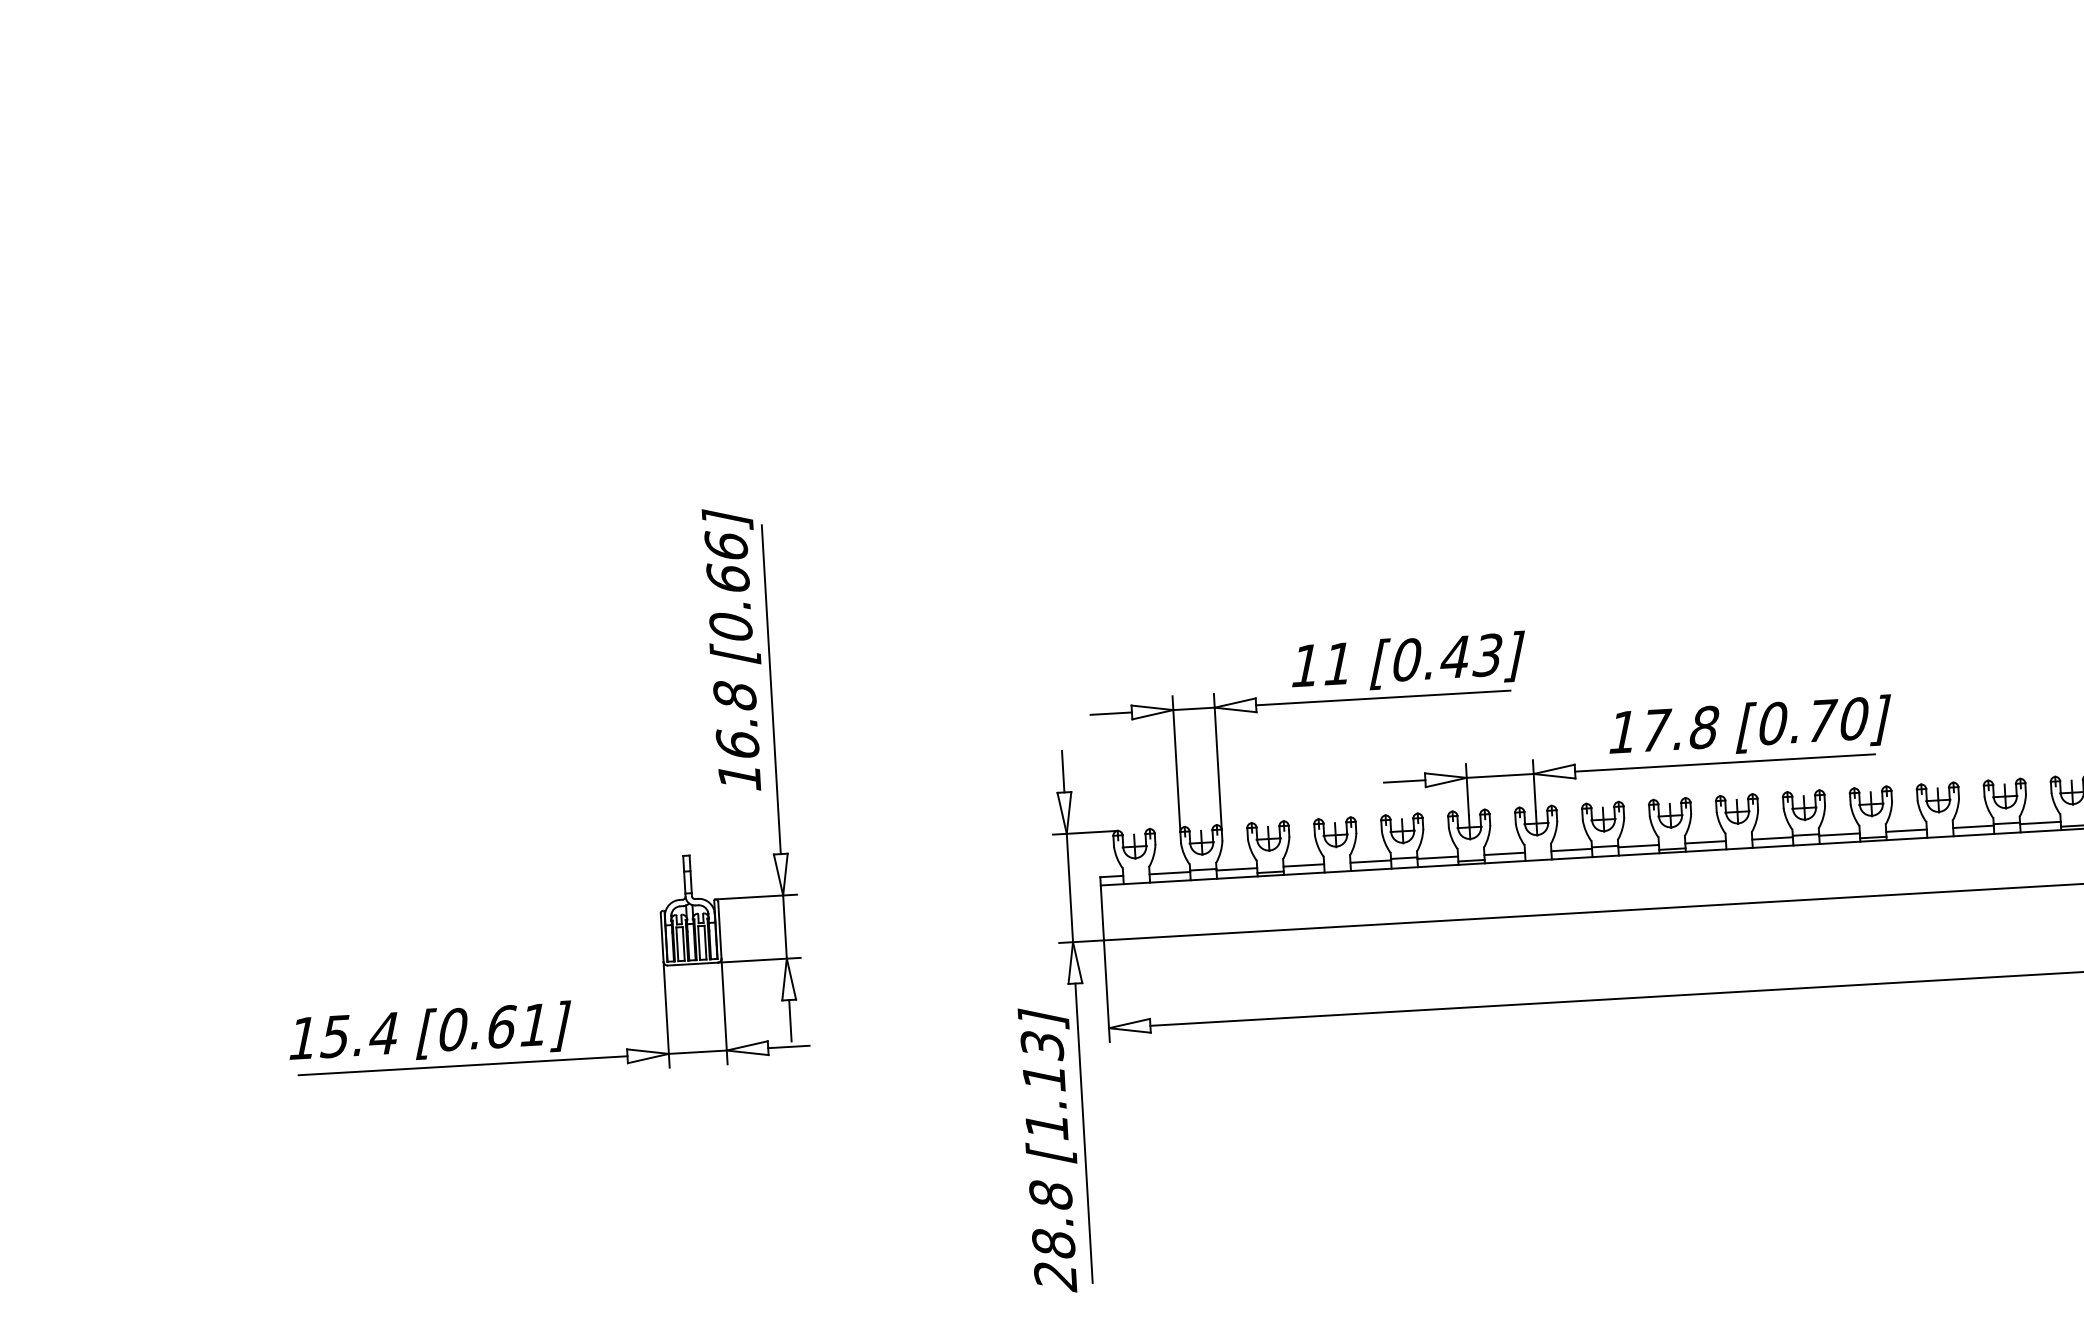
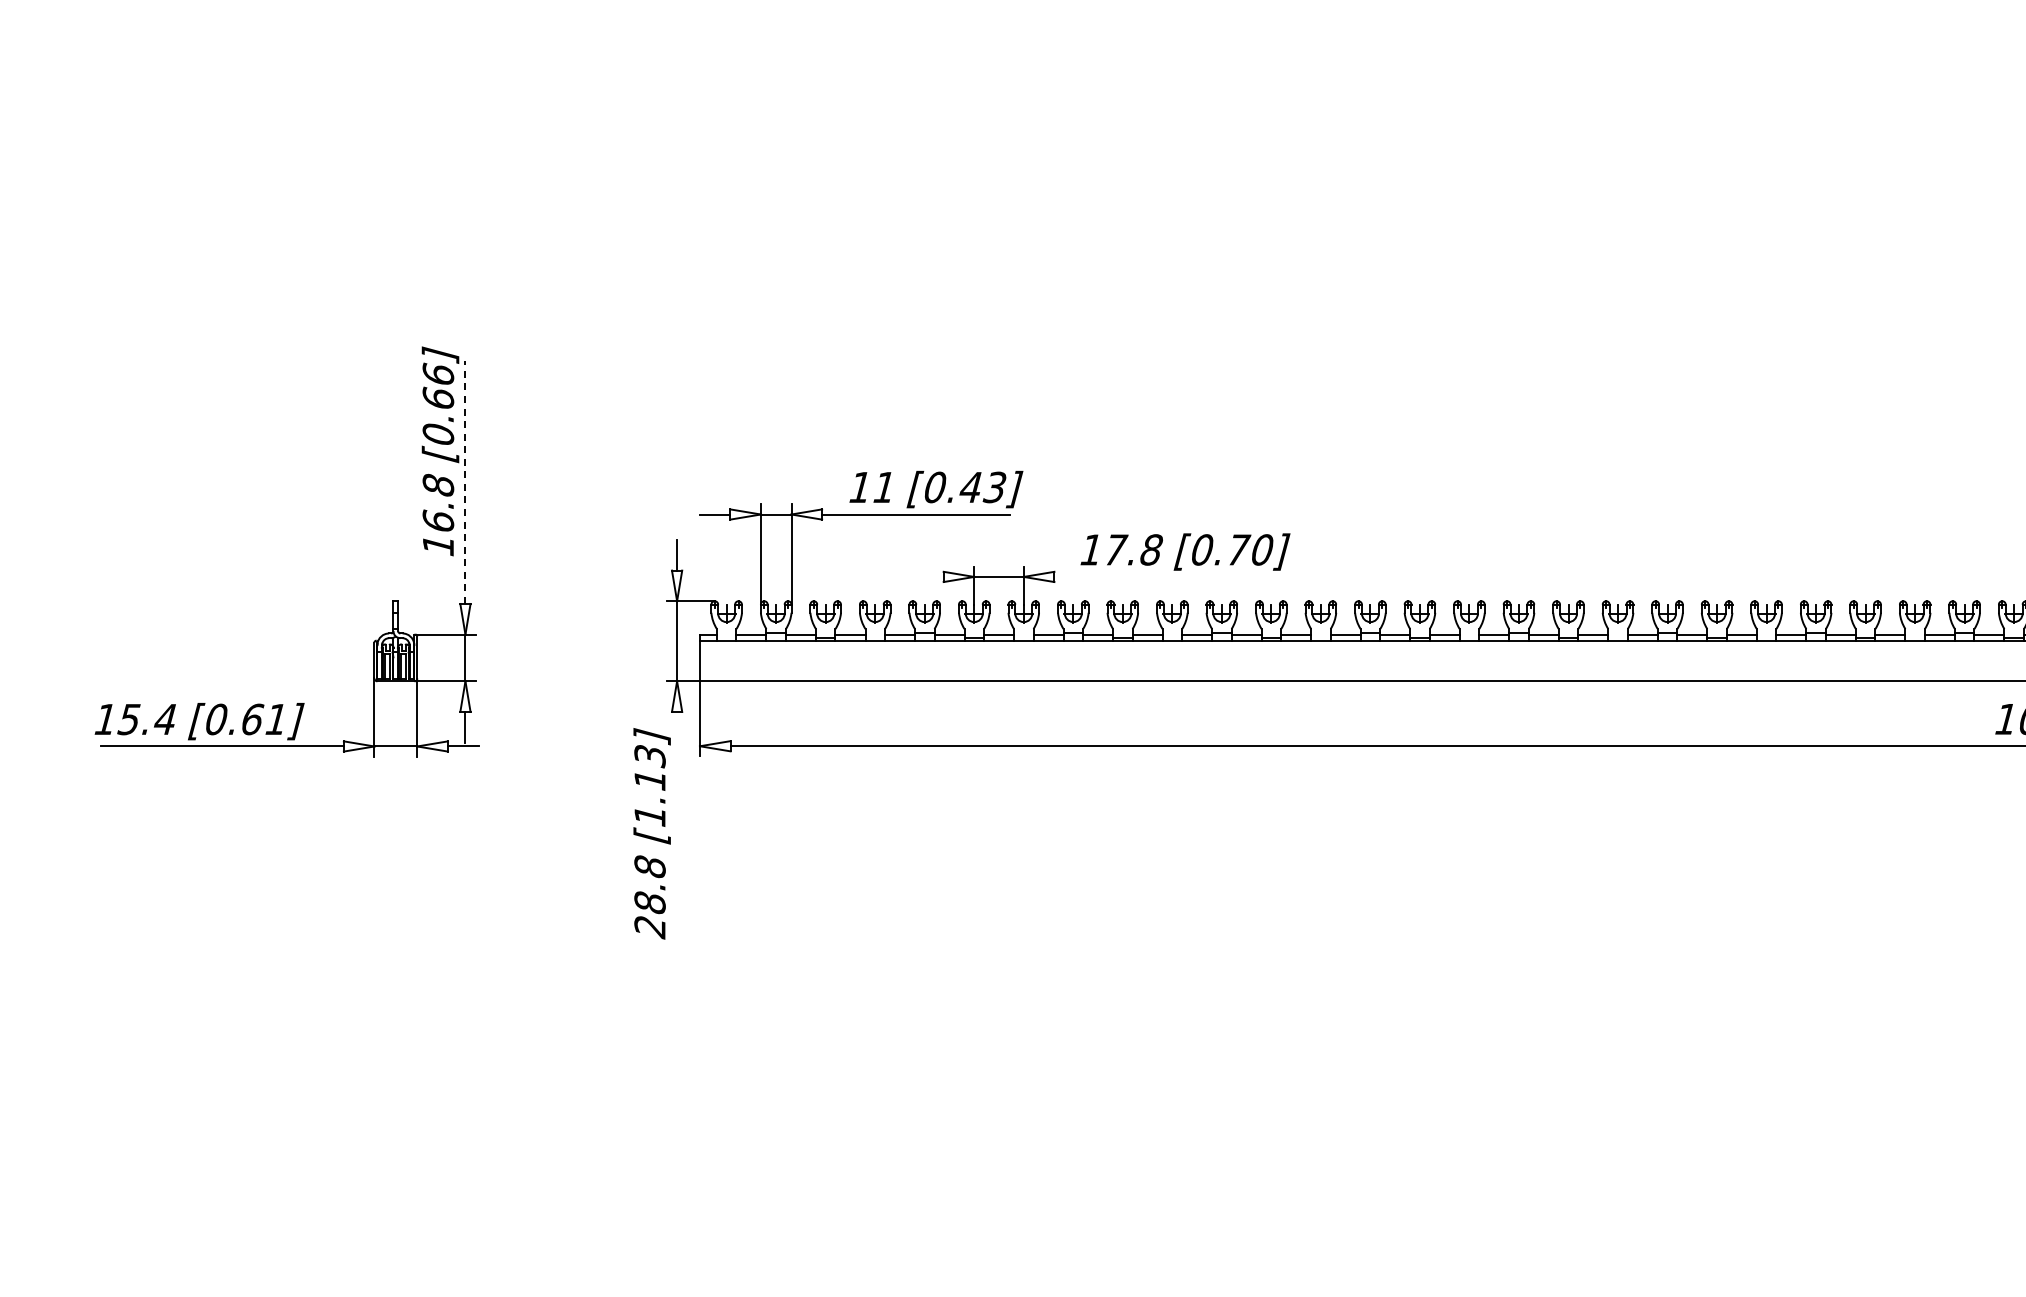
line: (771, 689) -> (465, 482), solid -> dashed
line: (1725, 762) -> (1165, 576), removed
line: (1404, 780) -> (928, 576), removed
line: (1084, 1133) -> (677, 822), removed

